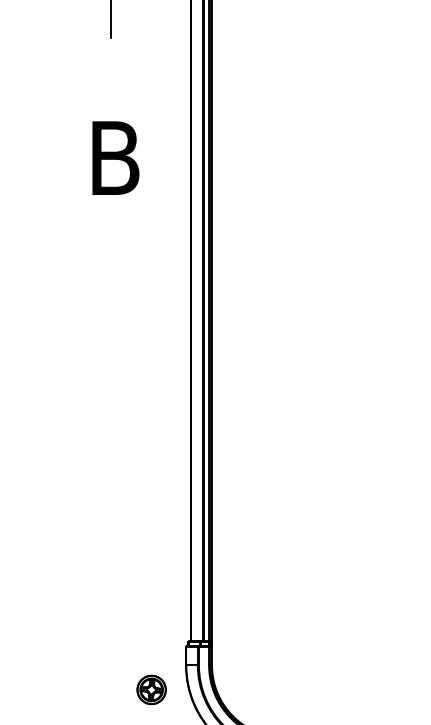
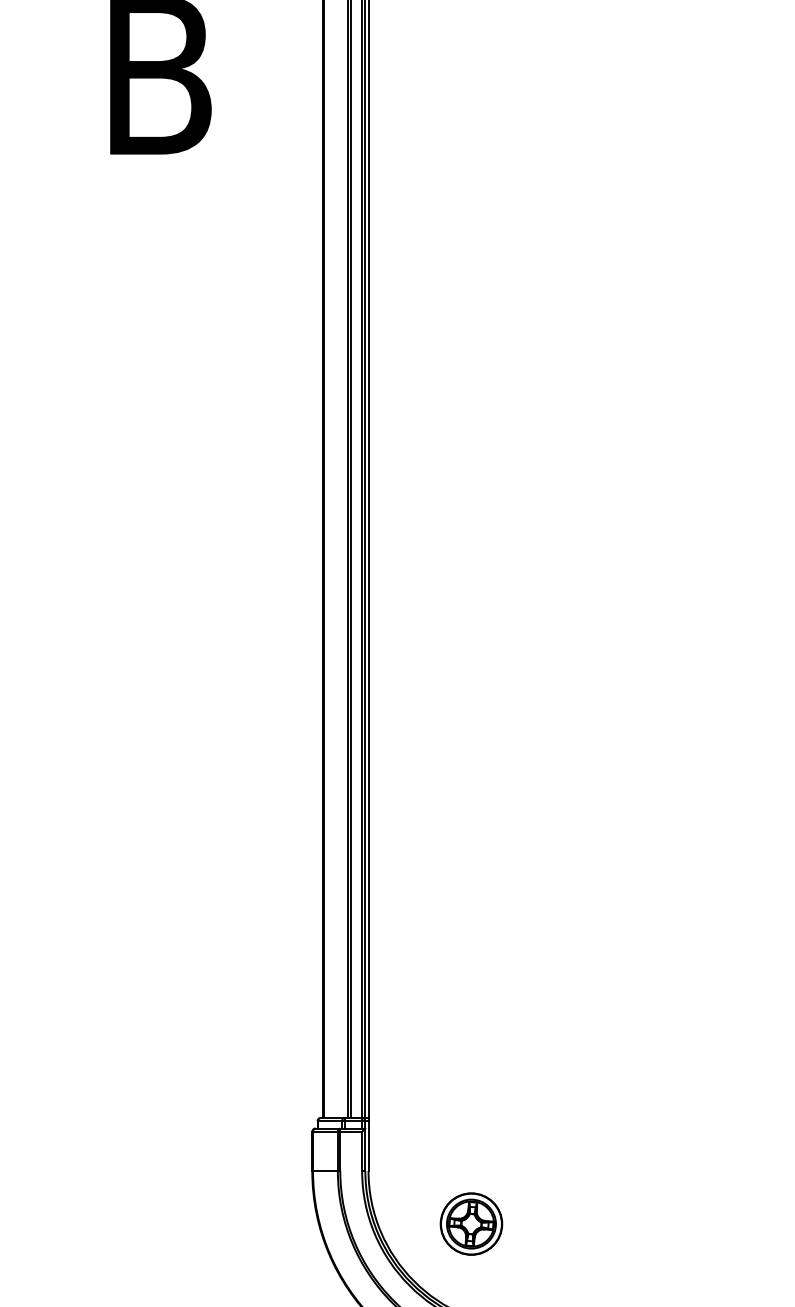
part: (151, 689) -> (471, 1223), moved

